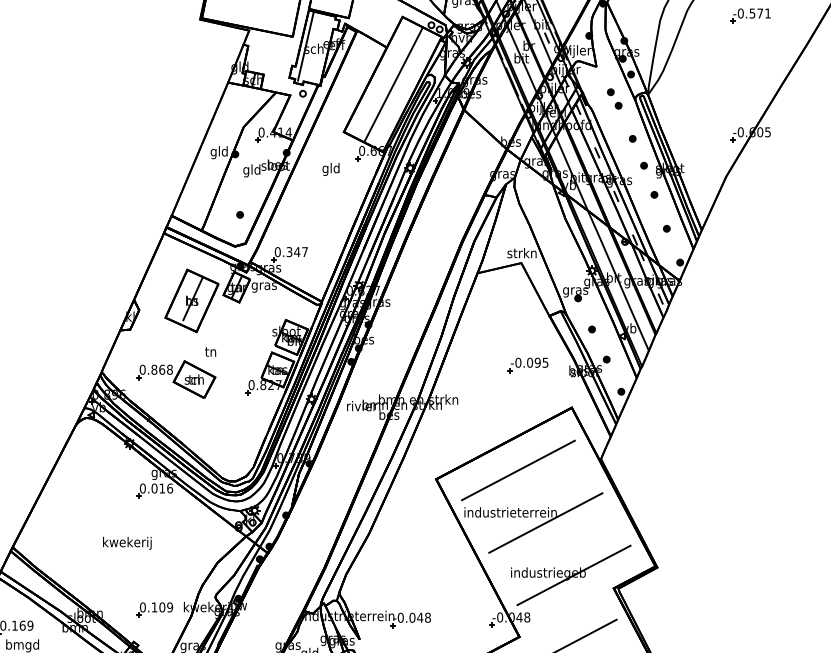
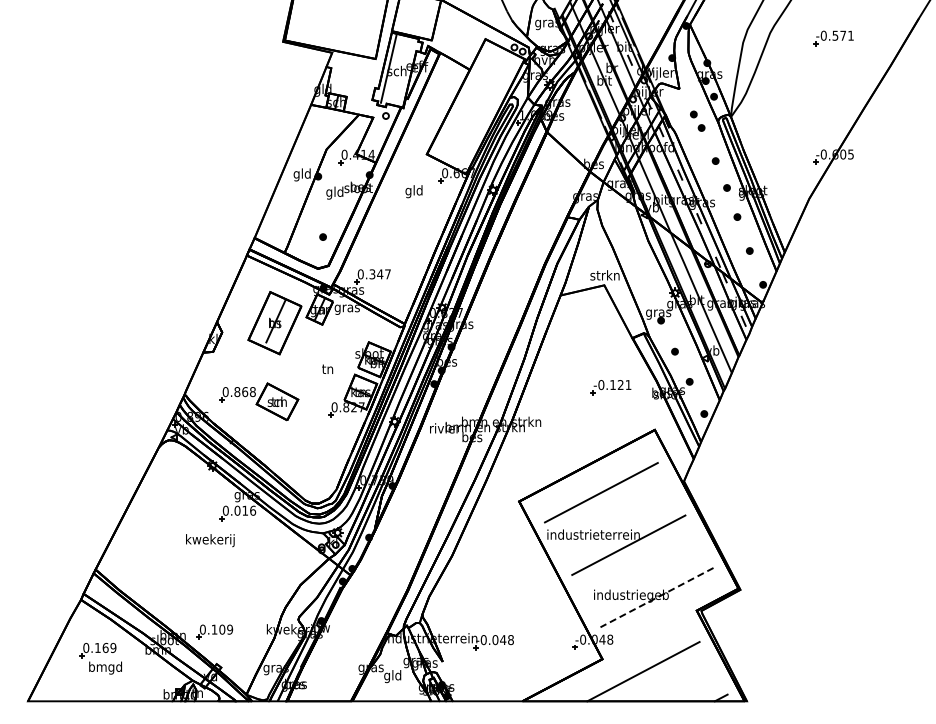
line: (393, 84) -> (476, 106), removed
text: (210, 351) -> (327, 368), moved
text: (537, 363) -> (620, 385), -0.095 -> -0.121
text: (127, 543) -> (210, 540), moved
line: (574, 575) -> (657, 597), solid -> dashed
part: (154, 609) -> (214, 631), moved

